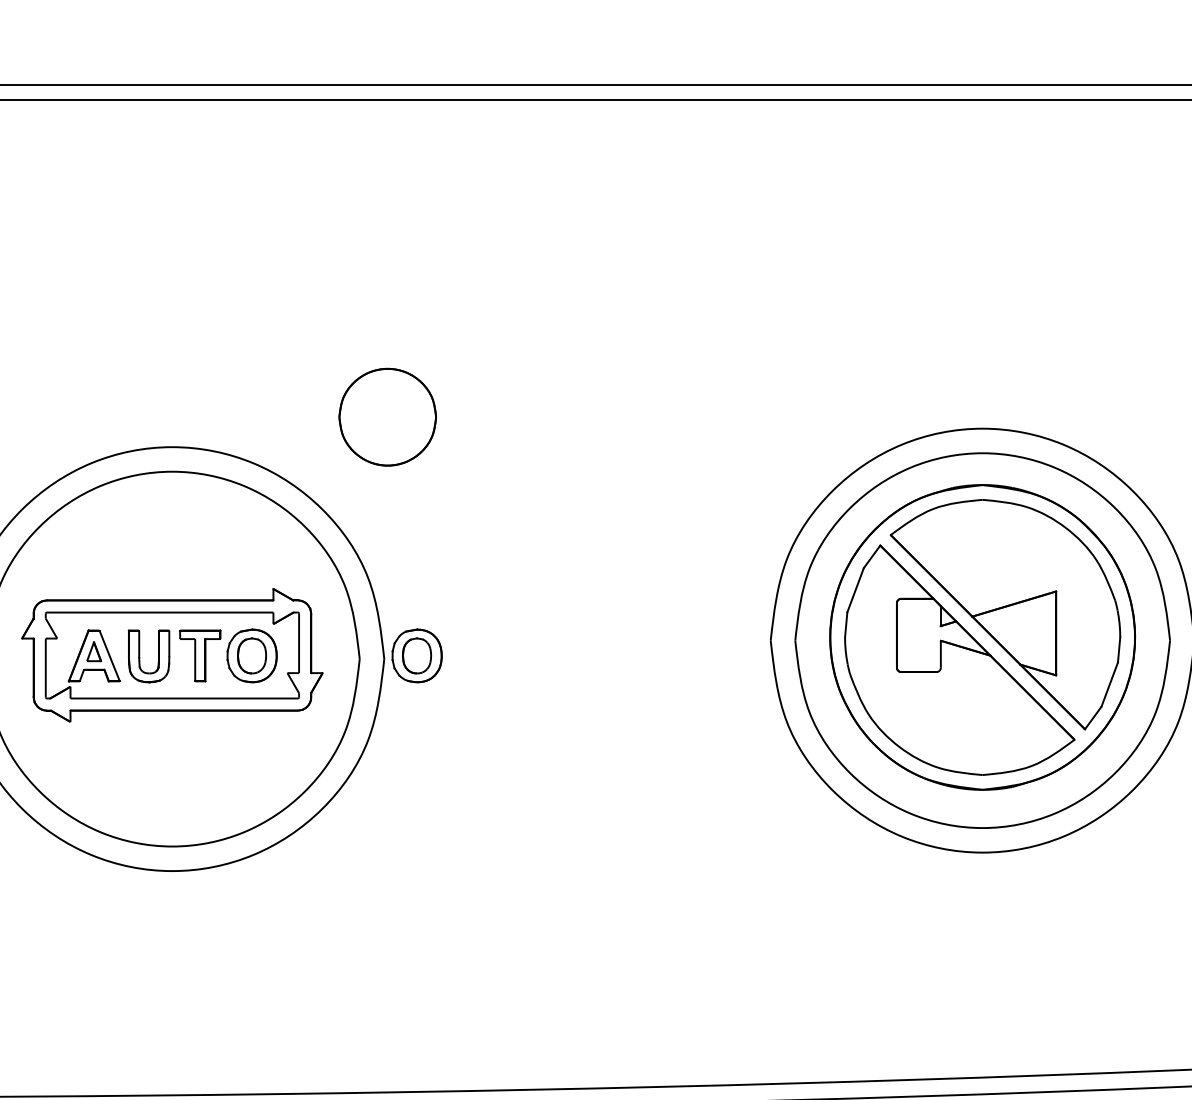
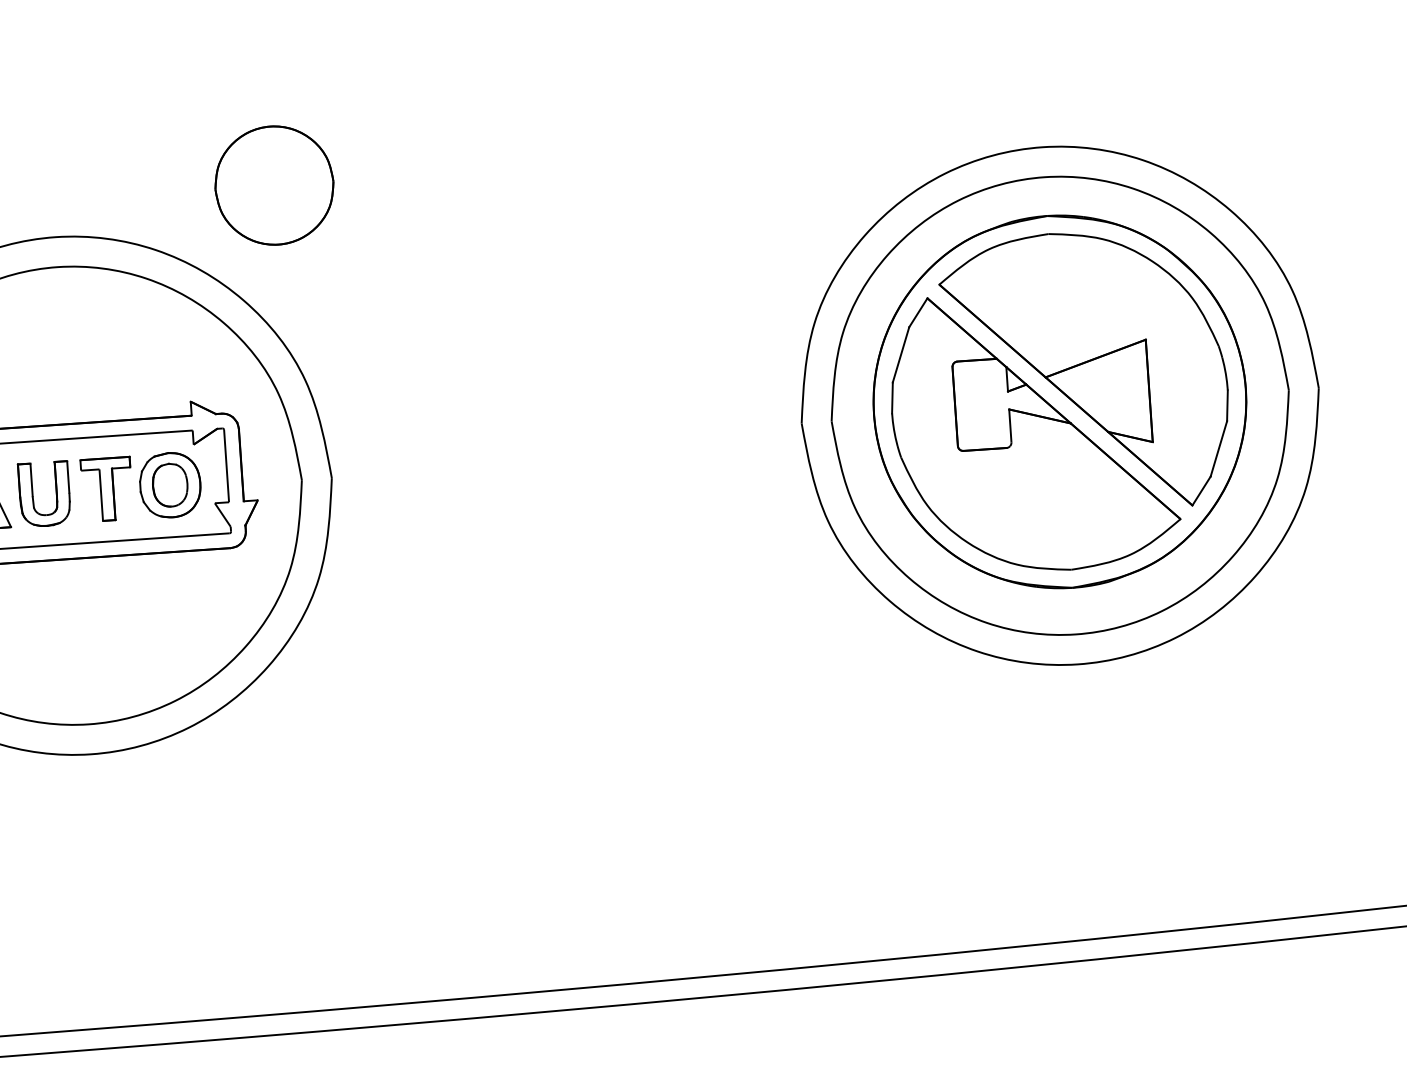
part: (387, 416) -> (274, 184), moved
part: (416, 655) -> (370, 471), removed

